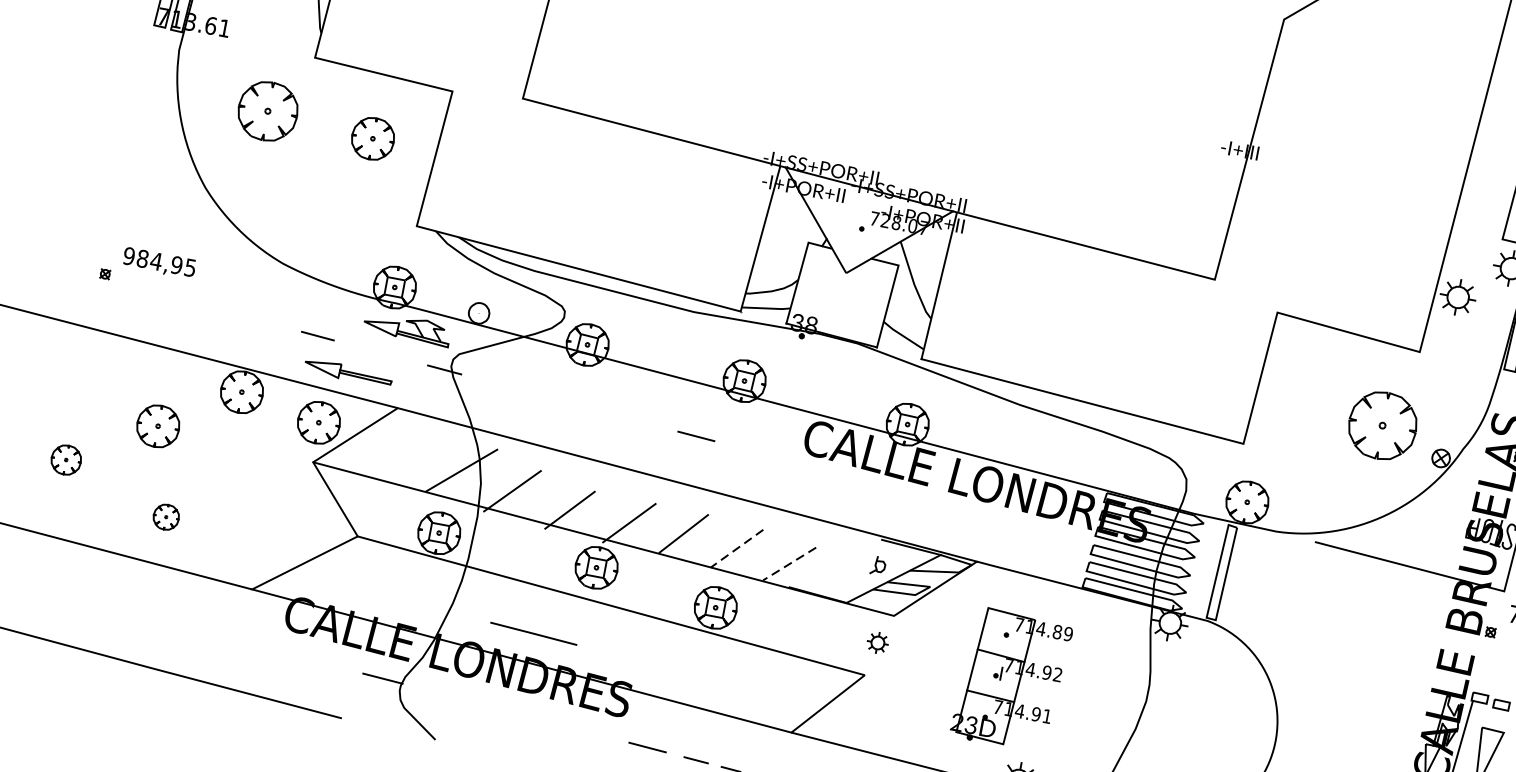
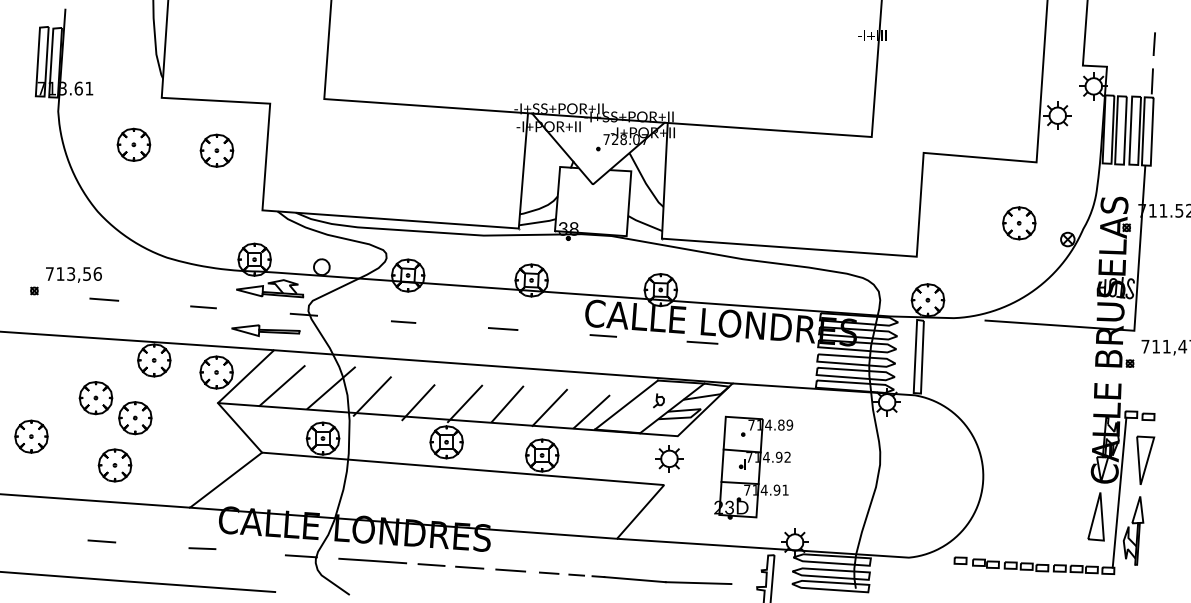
part: (267, 110) -> (133, 144), size x0.71
text: (159, 261) -> (73, 273), 984,95 -> 713,56
line: (192, 302) -> (104, 299), added
part: (348, 372) -> (265, 330), moved
line: (570, 402) -> (403, 321), added
part: (1383, 426) -> (1019, 223), size x0.62
line: (398, 455) -> (281, 385), added
part: (66, 459) -> (31, 436), size x1.43
part: (203, 462) -> (135, 418), added
line: (823, 468) -> (603, 335), added
line: (948, 501) -> (702, 342), added
part: (165, 517) -> (114, 465), size x1.67
line: (736, 548) -> (549, 407), dashed -> solid
line: (836, 562) -> (626, 404), added
line: (789, 563) -> (591, 411), dashed -> solid
line: (130, 611) -> (101, 541), added
line: (533, 633) -> (372, 560), moved
part: (878, 642) -> (669, 458), size x1.67
line: (258, 644) -> (202, 548), added
part: (1011, 679) -> (753, 467), moved
line: (547, 720) -> (431, 564), added
line: (595, 733) -> (469, 567), added

